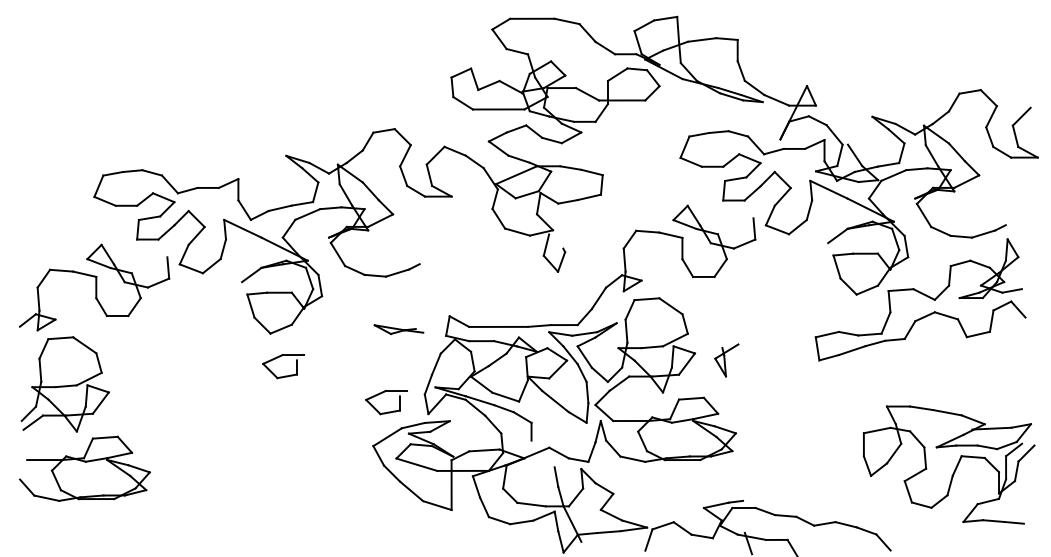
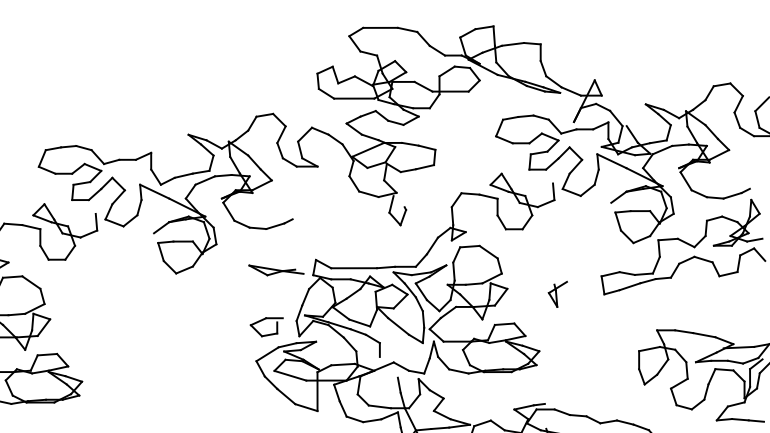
part: (398, 329) -> (276, 270), size x1.43
part: (726, 360) -> (557, 294), moved
part: (284, 375) -> (187, 306), removed

